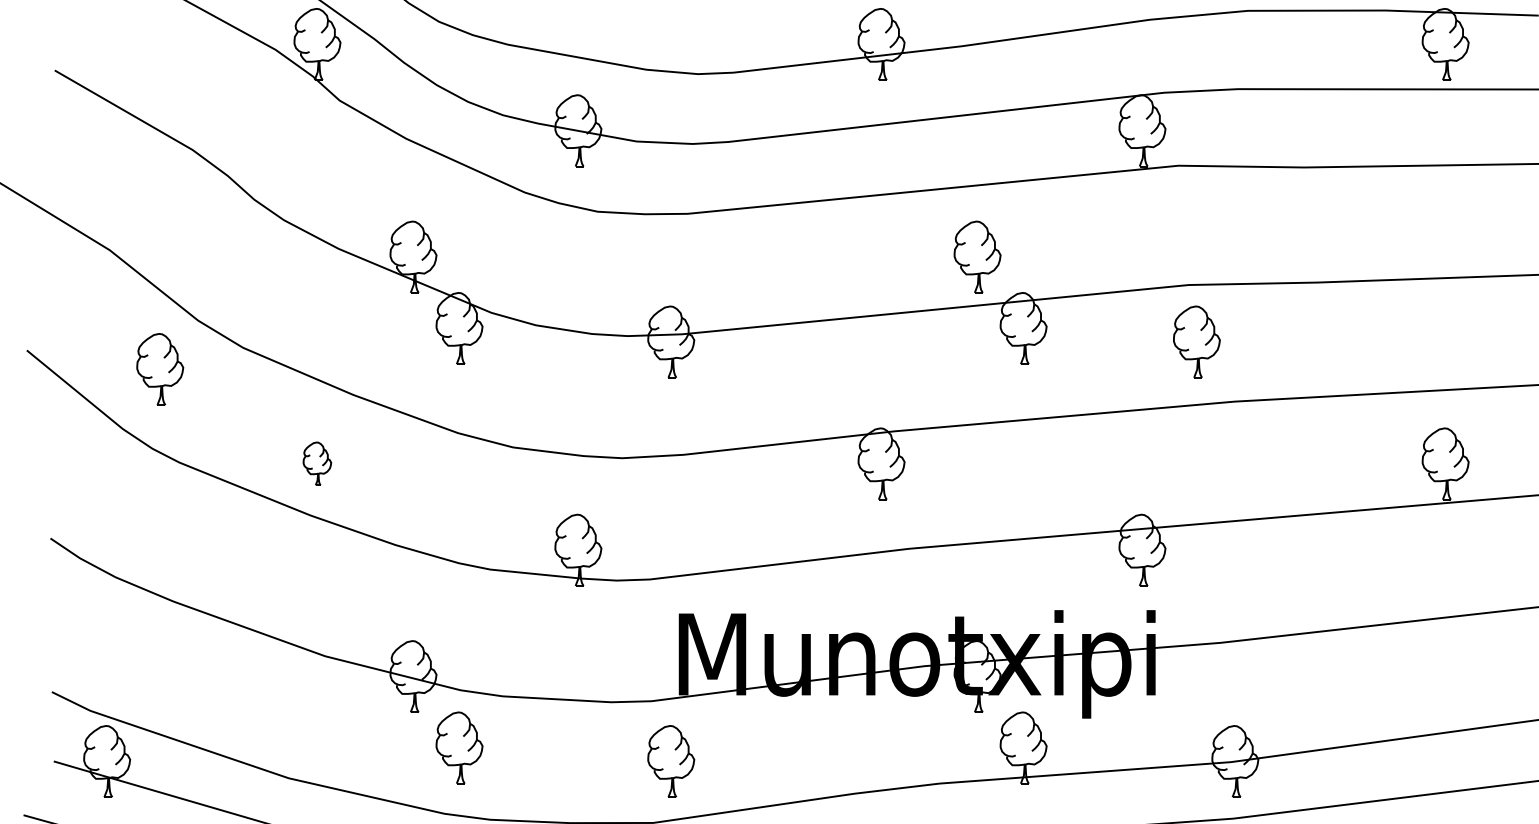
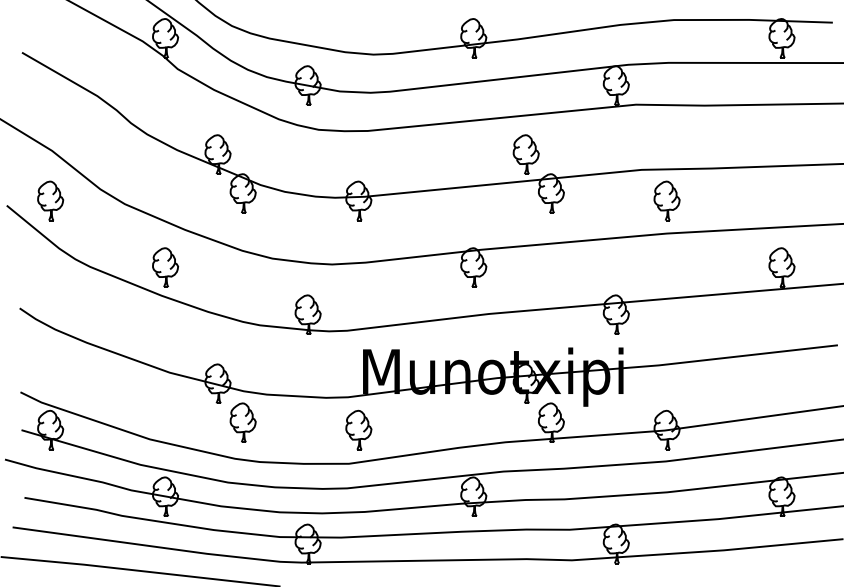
part: (1195, 341) -> (666, 200), moved
part: (159, 368) -> (50, 200), moved
part: (317, 463) -> (165, 267), size x1.67

